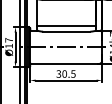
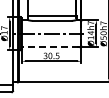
line: (64, 63) -> (50, 47), solid -> dashed

